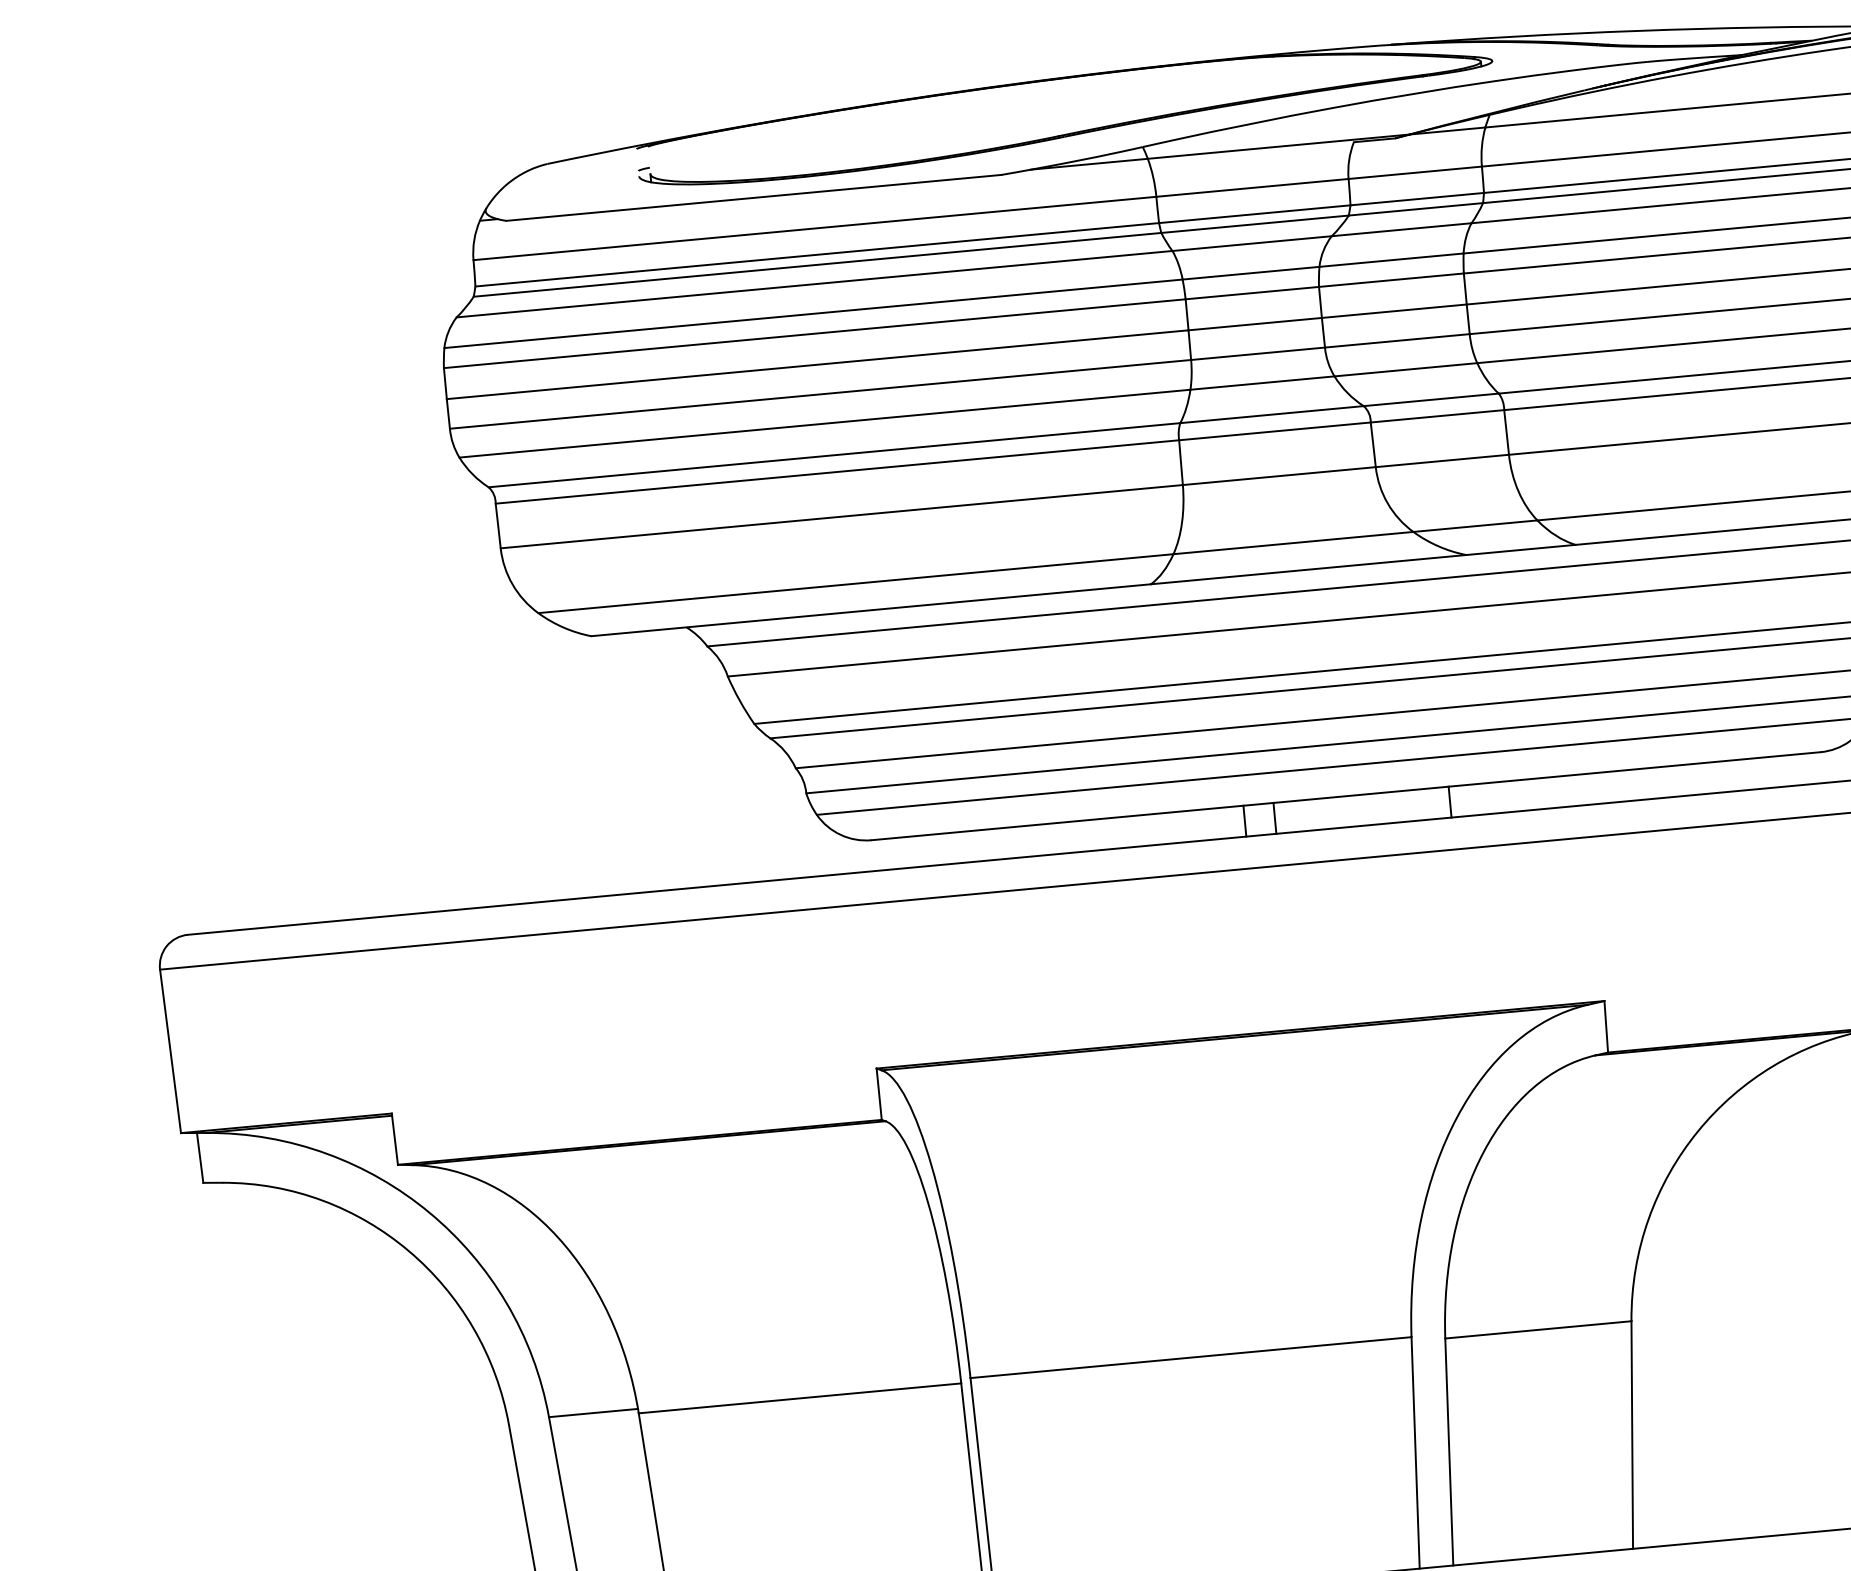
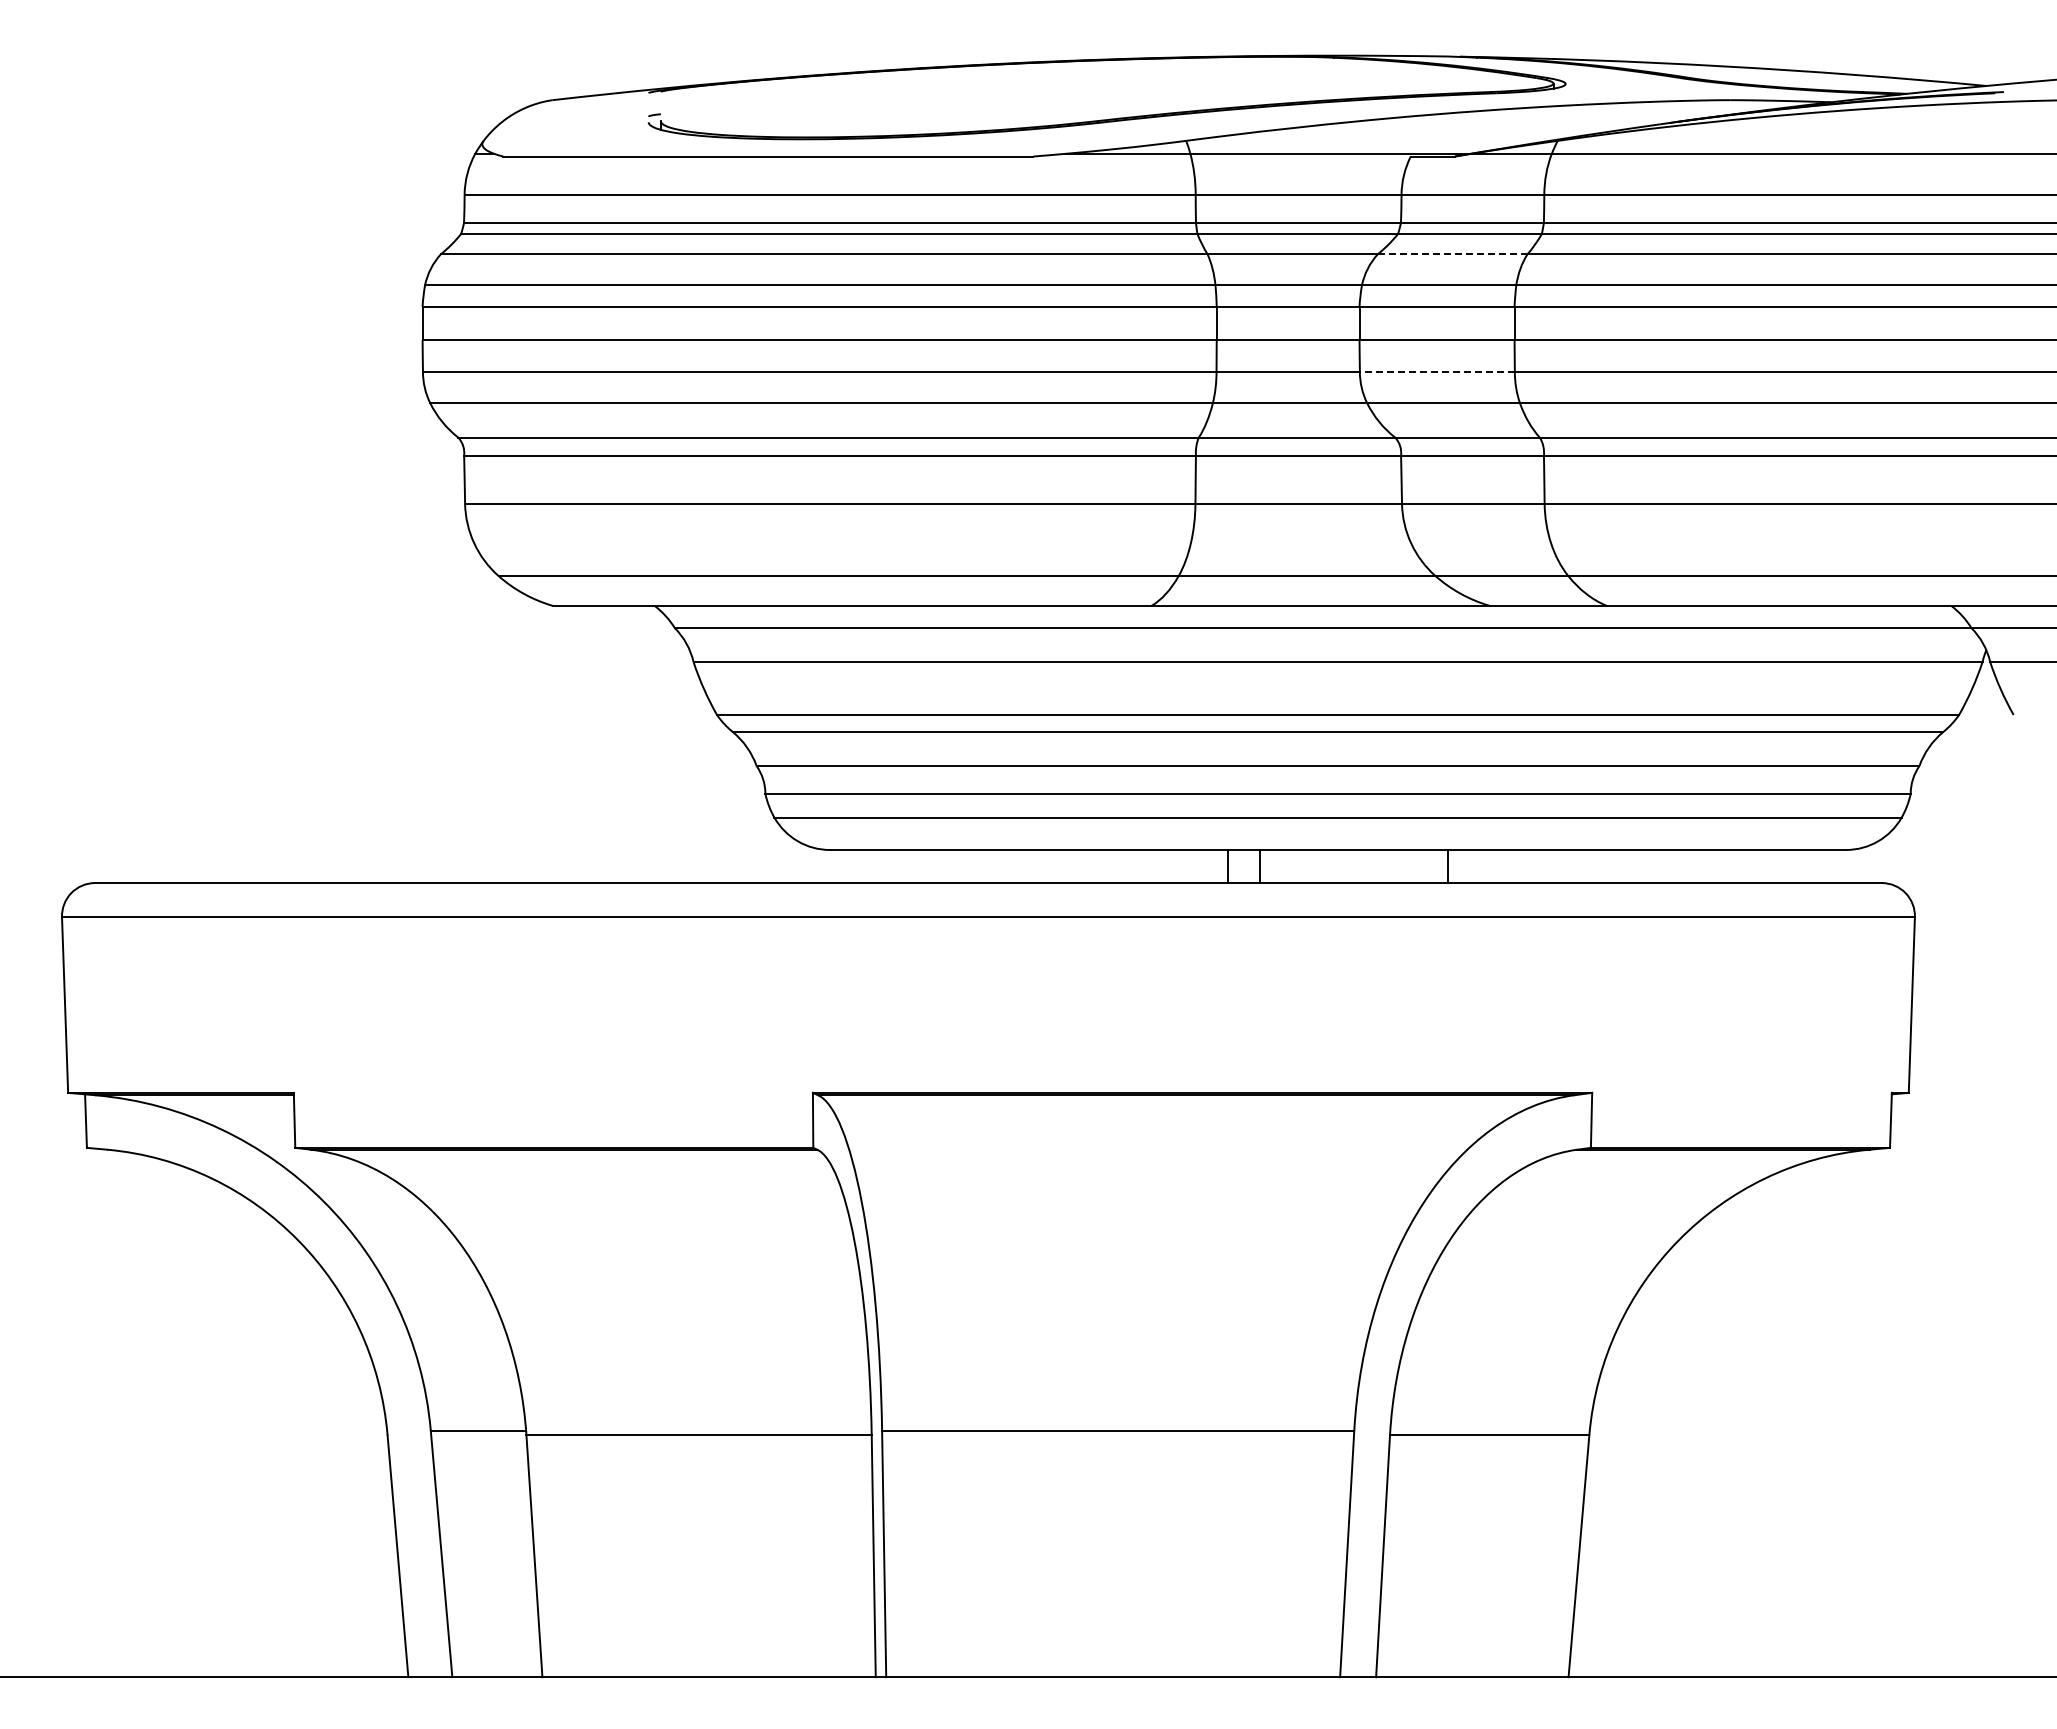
line: (1401, 230) -> (1452, 254), solid -> dashed
line: (1396, 340) -> (1436, 371), solid -> dashed

